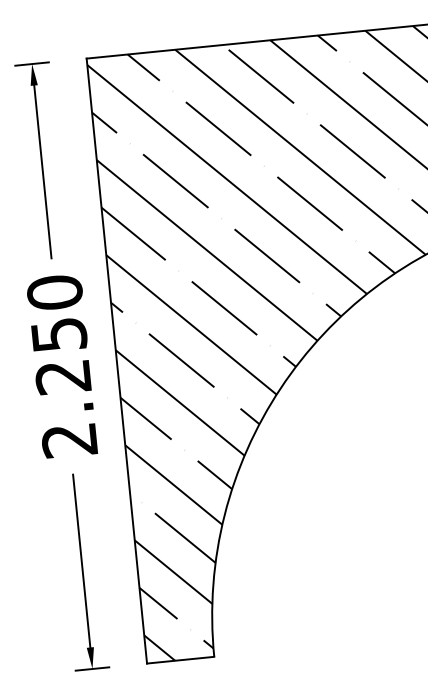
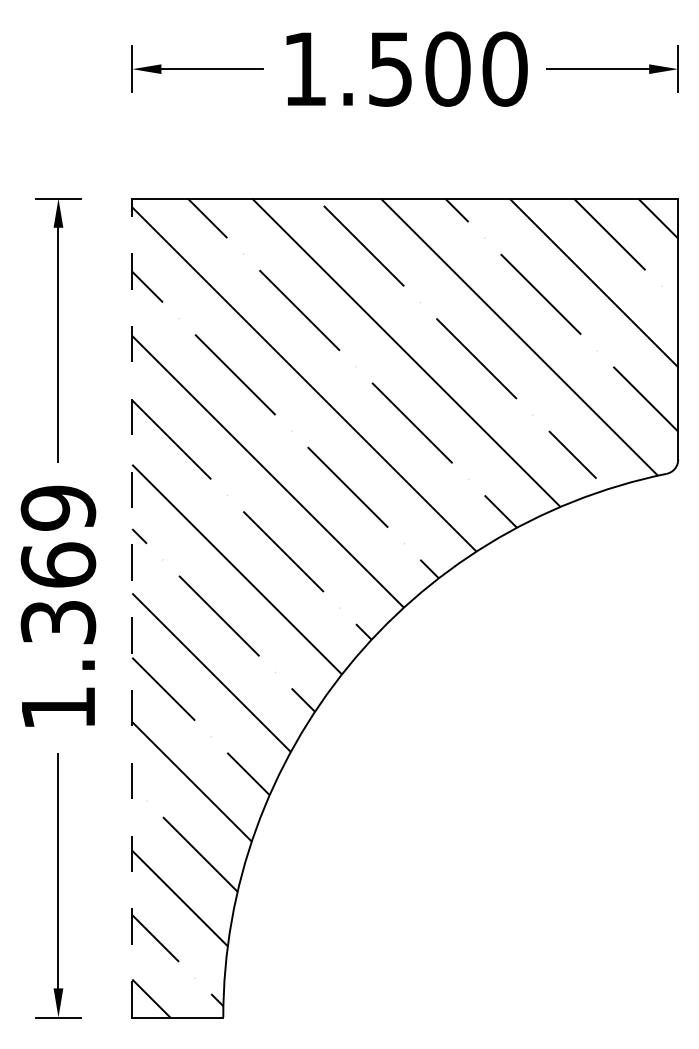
line: (116, 360) -> (132, 607), solid -> dashed
text: (62, 366) -> (58, 607), 2.250 -> 1.369

